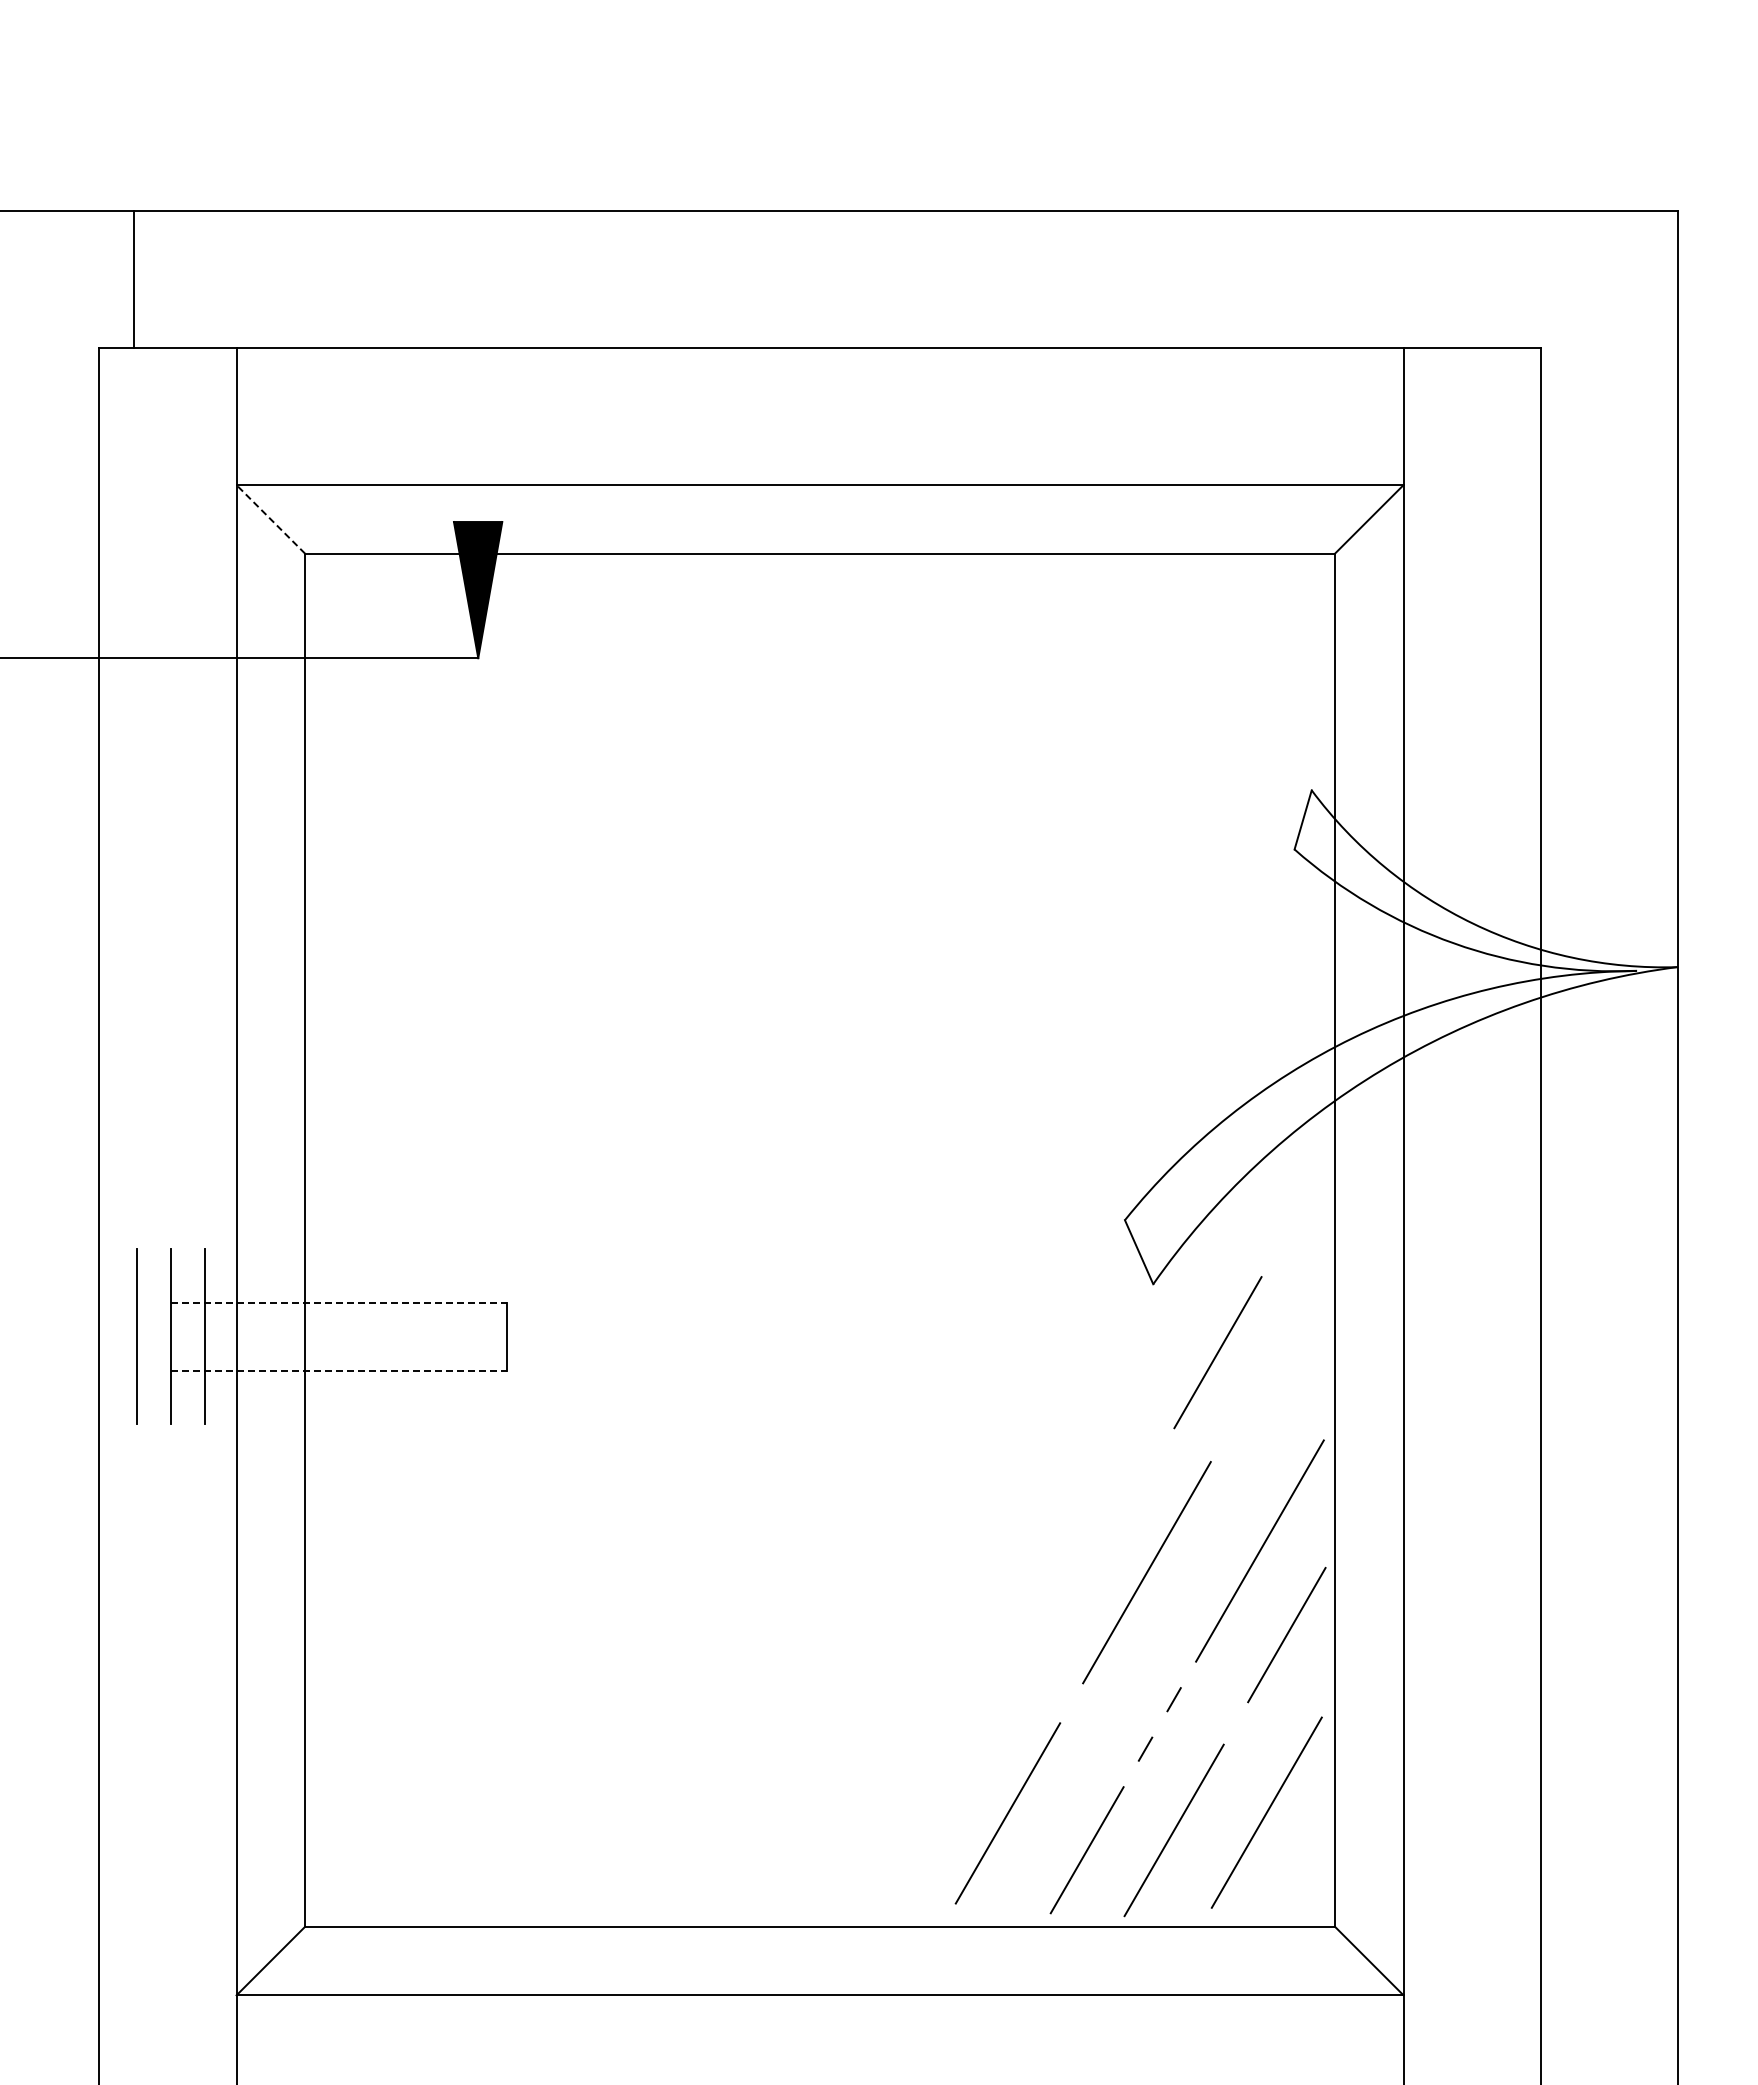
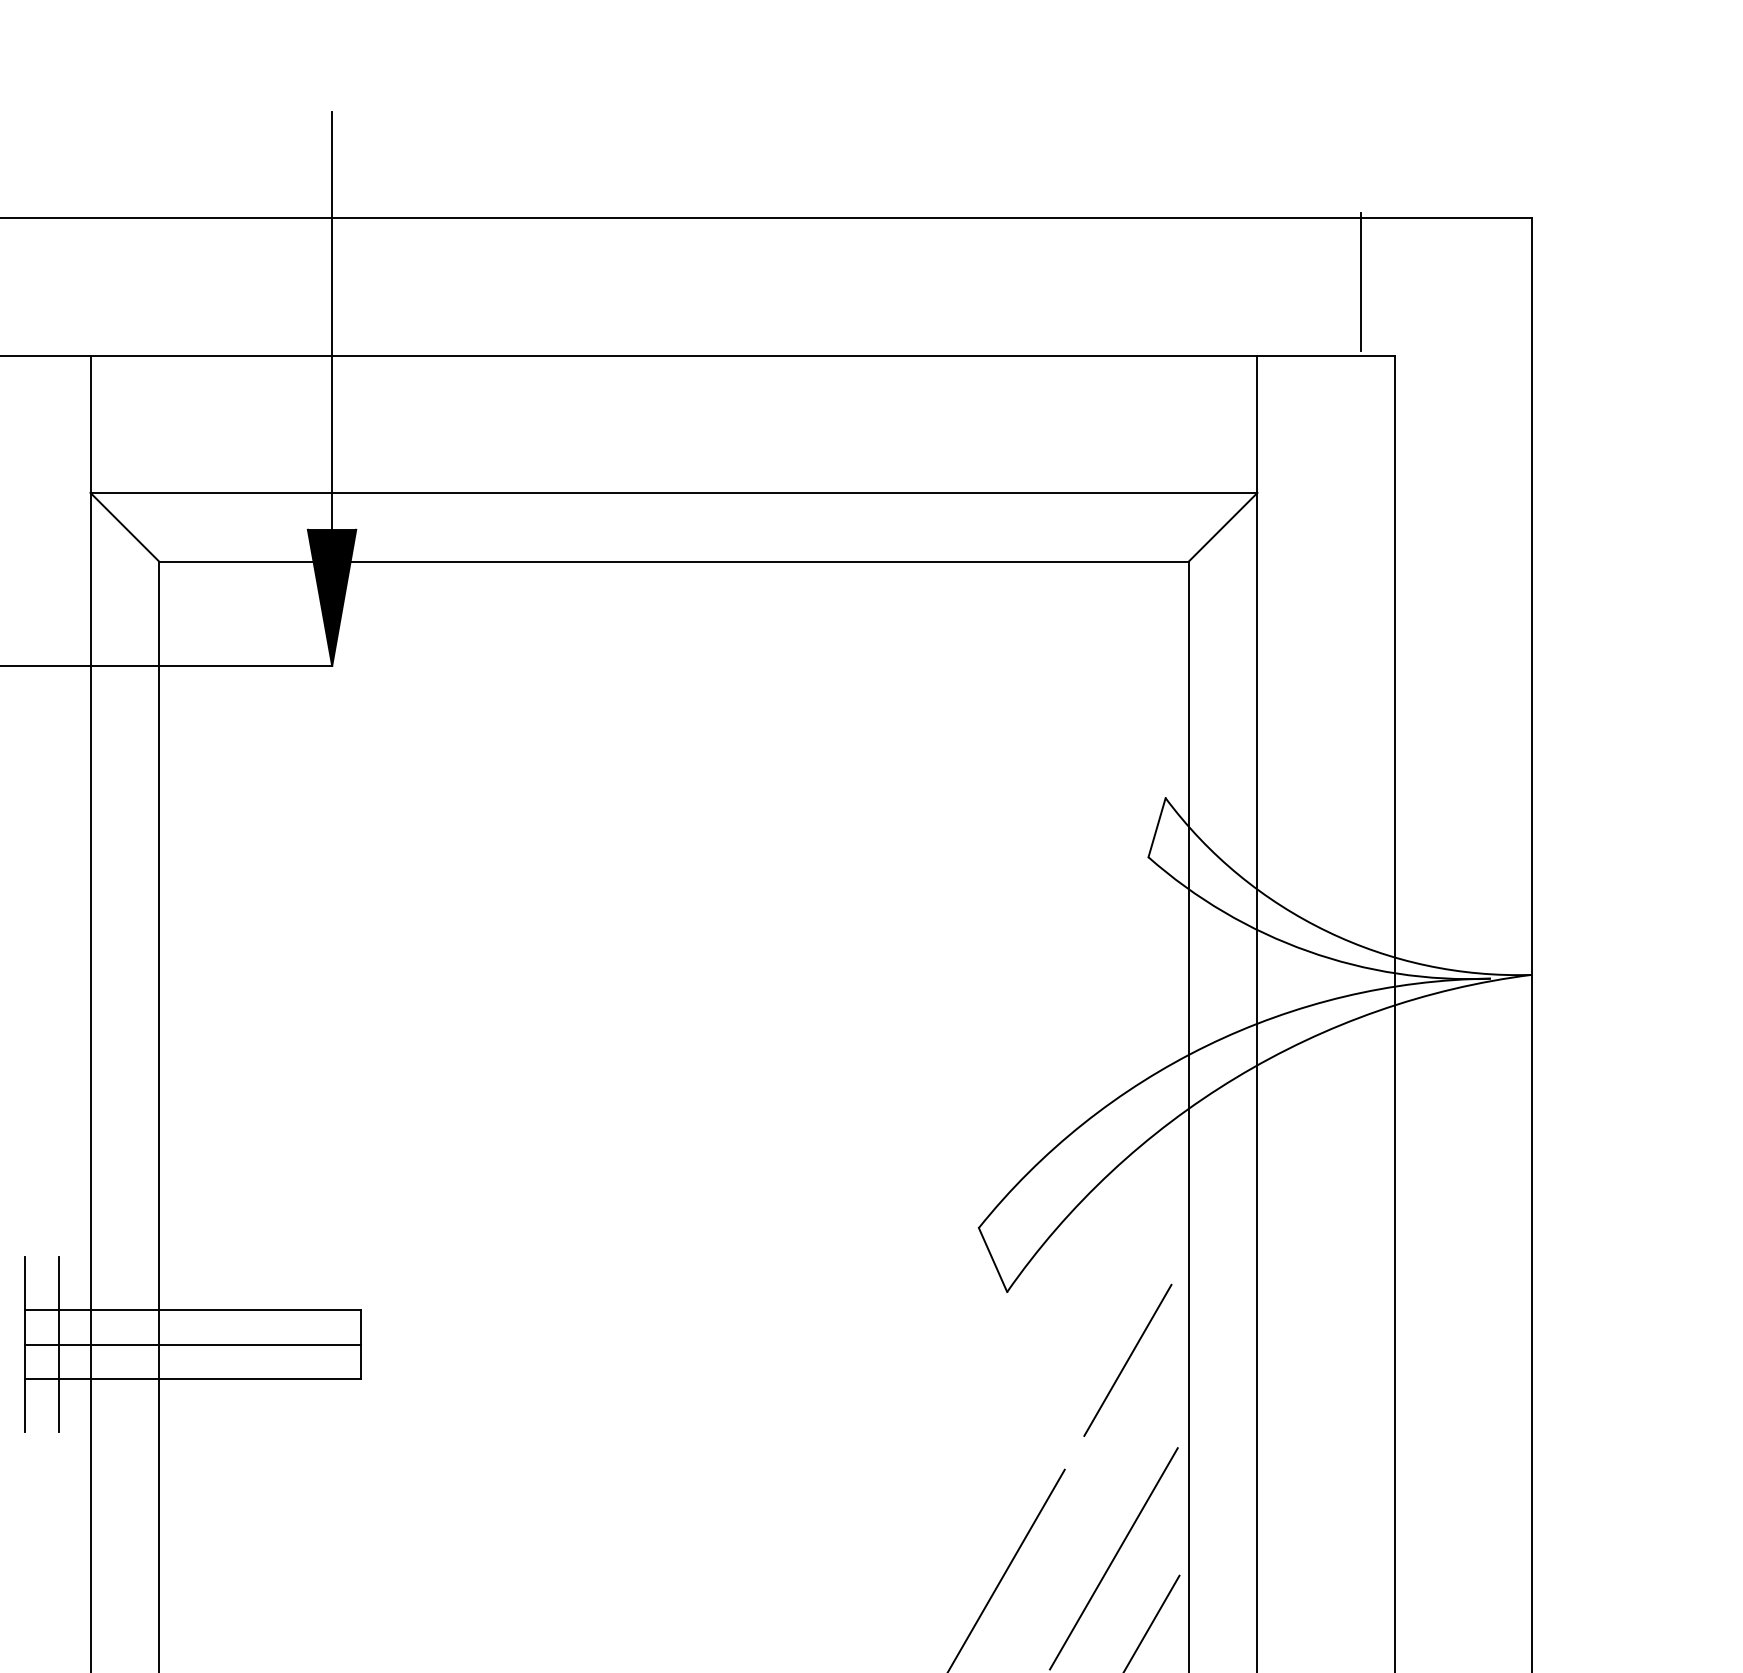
line: (1506, 273) -> (1360, 281), added
line: (478, 313) -> (332, 321), added
line: (270, 519) -> (124, 527), dashed -> solid
line: (339, 1302) -> (193, 1310), dashed -> solid
line: (339, 1336) -> (193, 1344), added
line: (1217, 1352) -> (1127, 1360), moved
line: (339, 1371) -> (193, 1379), dashed -> solid

